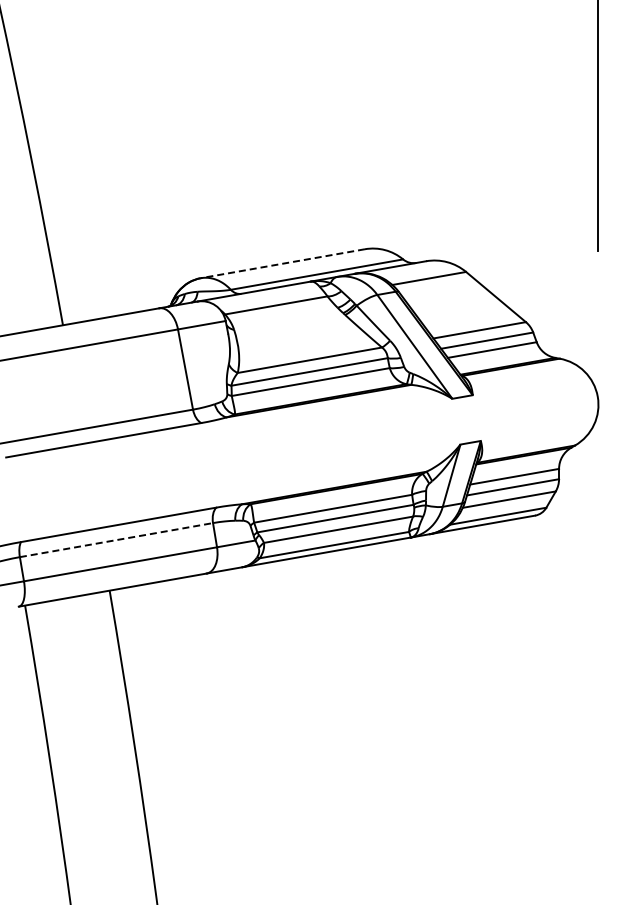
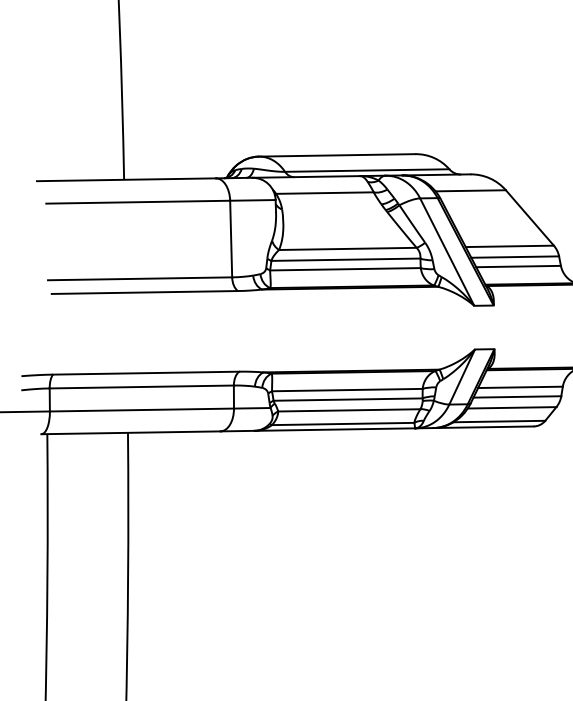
line: (282, 263) -> (336, 155), dashed -> solid
line: (116, 540) -> (141, 387), dashed -> solid

